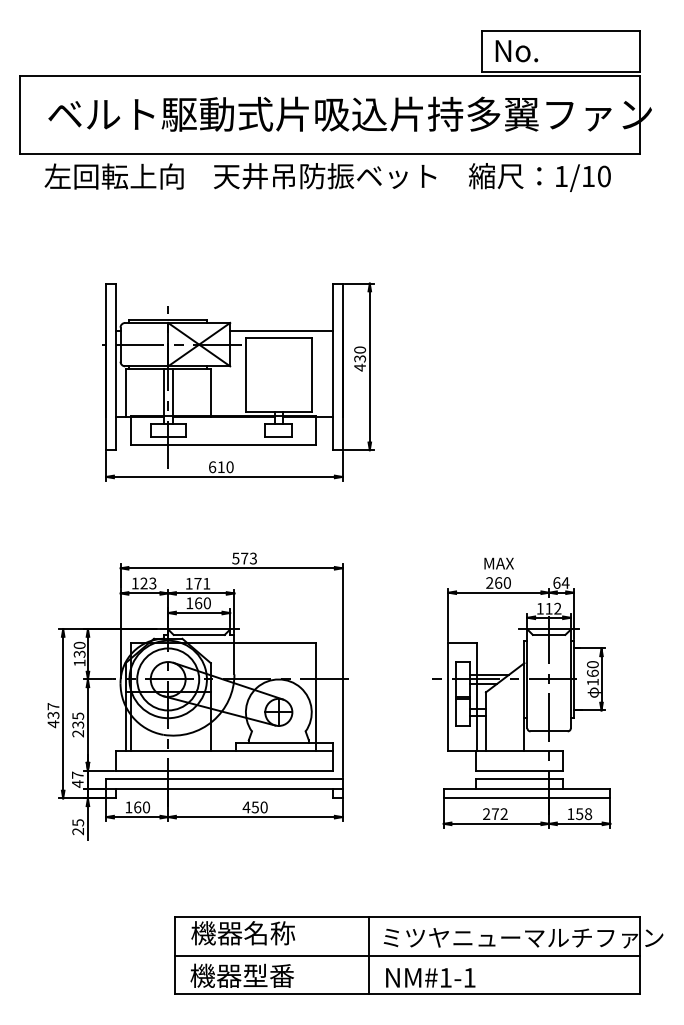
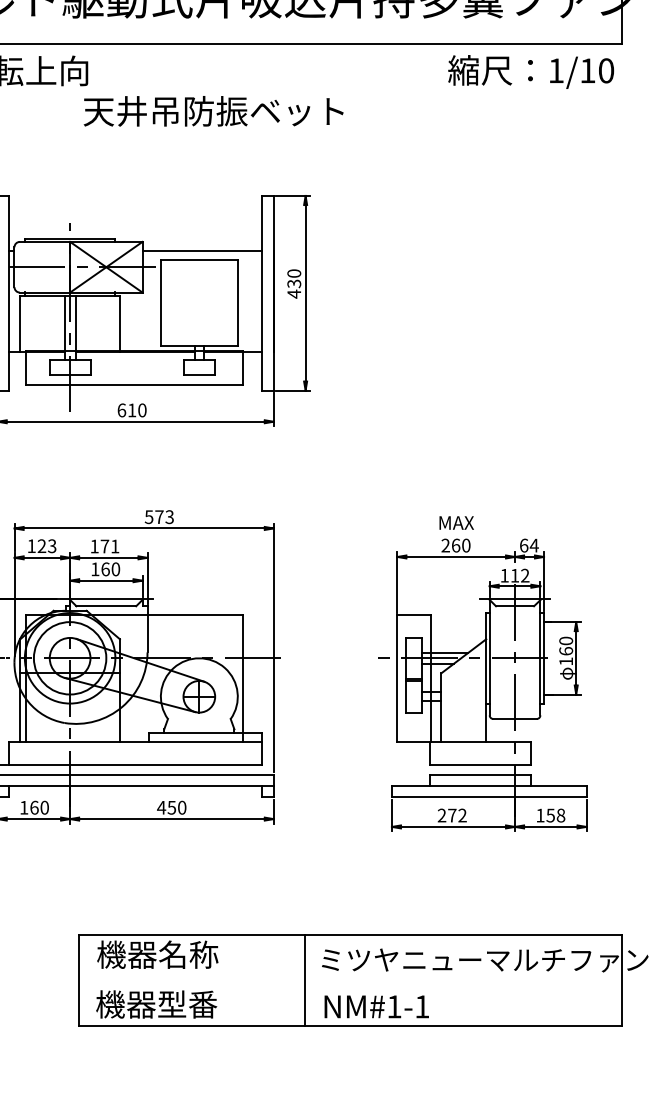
text: (325, 176) -> (214, 111), moved
text: (539, 177) -> (530, 72), moved
line: (407, 955) -> (349, 980), removed

